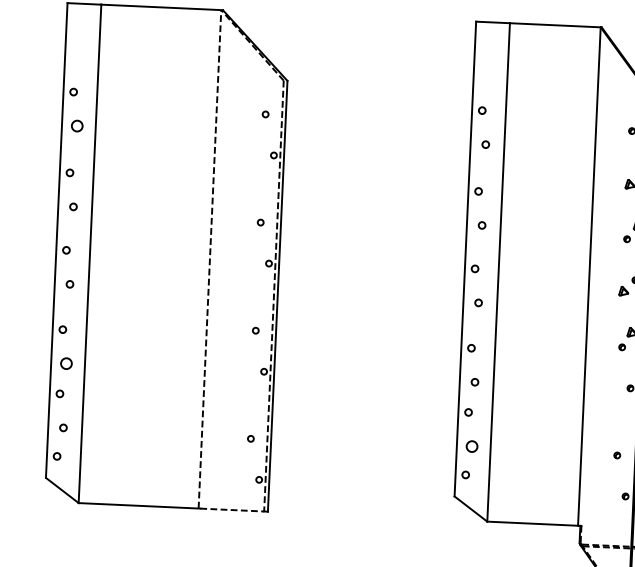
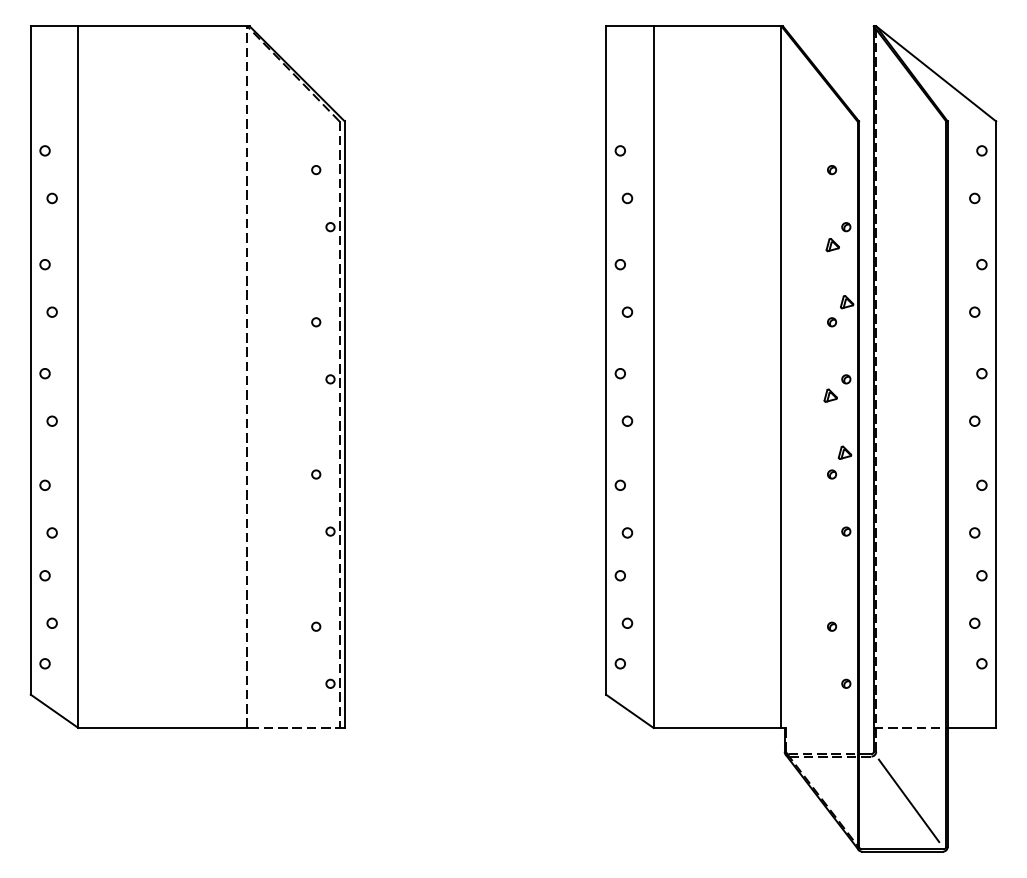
circle: (76, 126) -> (51, 198), size x0.62
circle: (65, 363) -> (51, 532), size x0.62
circle: (472, 445) -> (627, 622), size x0.62

